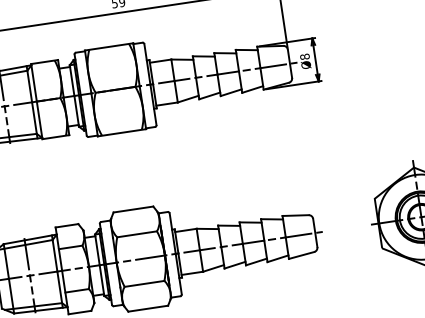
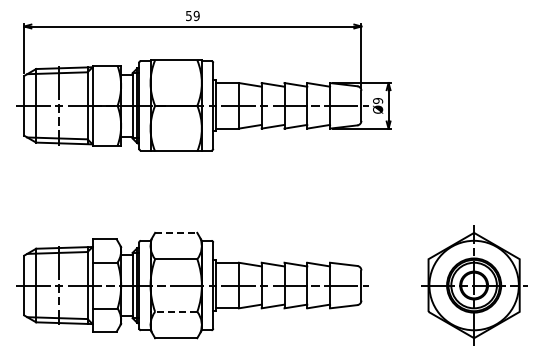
text: (305, 56) -> (378, 100), Ø8 -> Ø9
line: (133, 209) -> (176, 232), solid -> dashed
line: (143, 283) -> (175, 311), solid -> dashed

